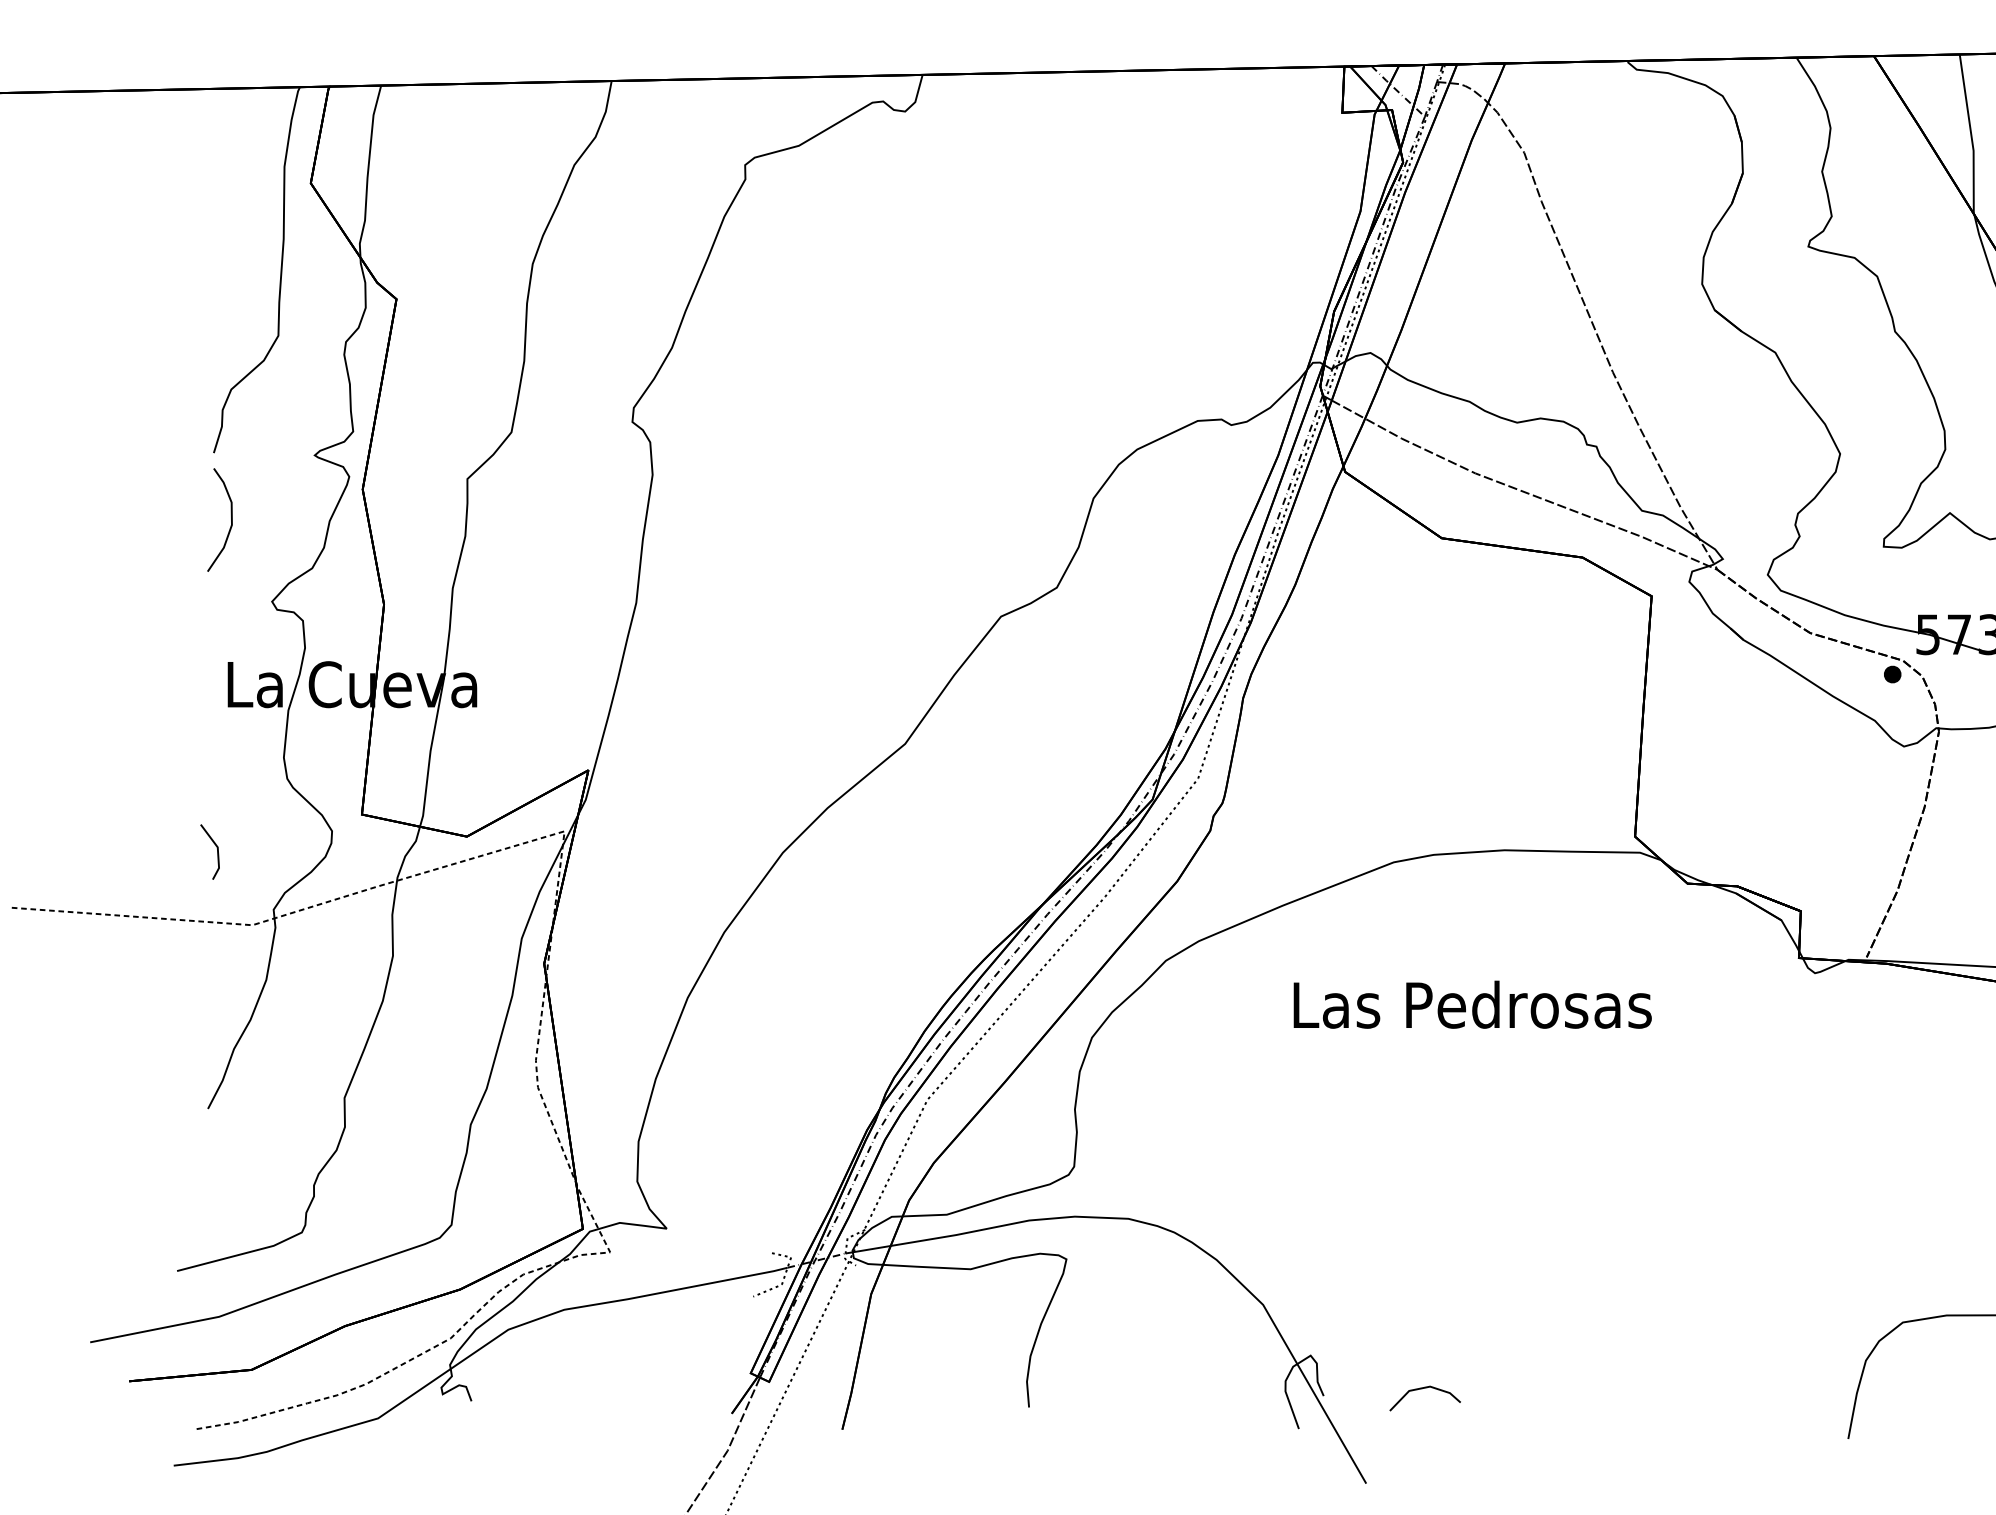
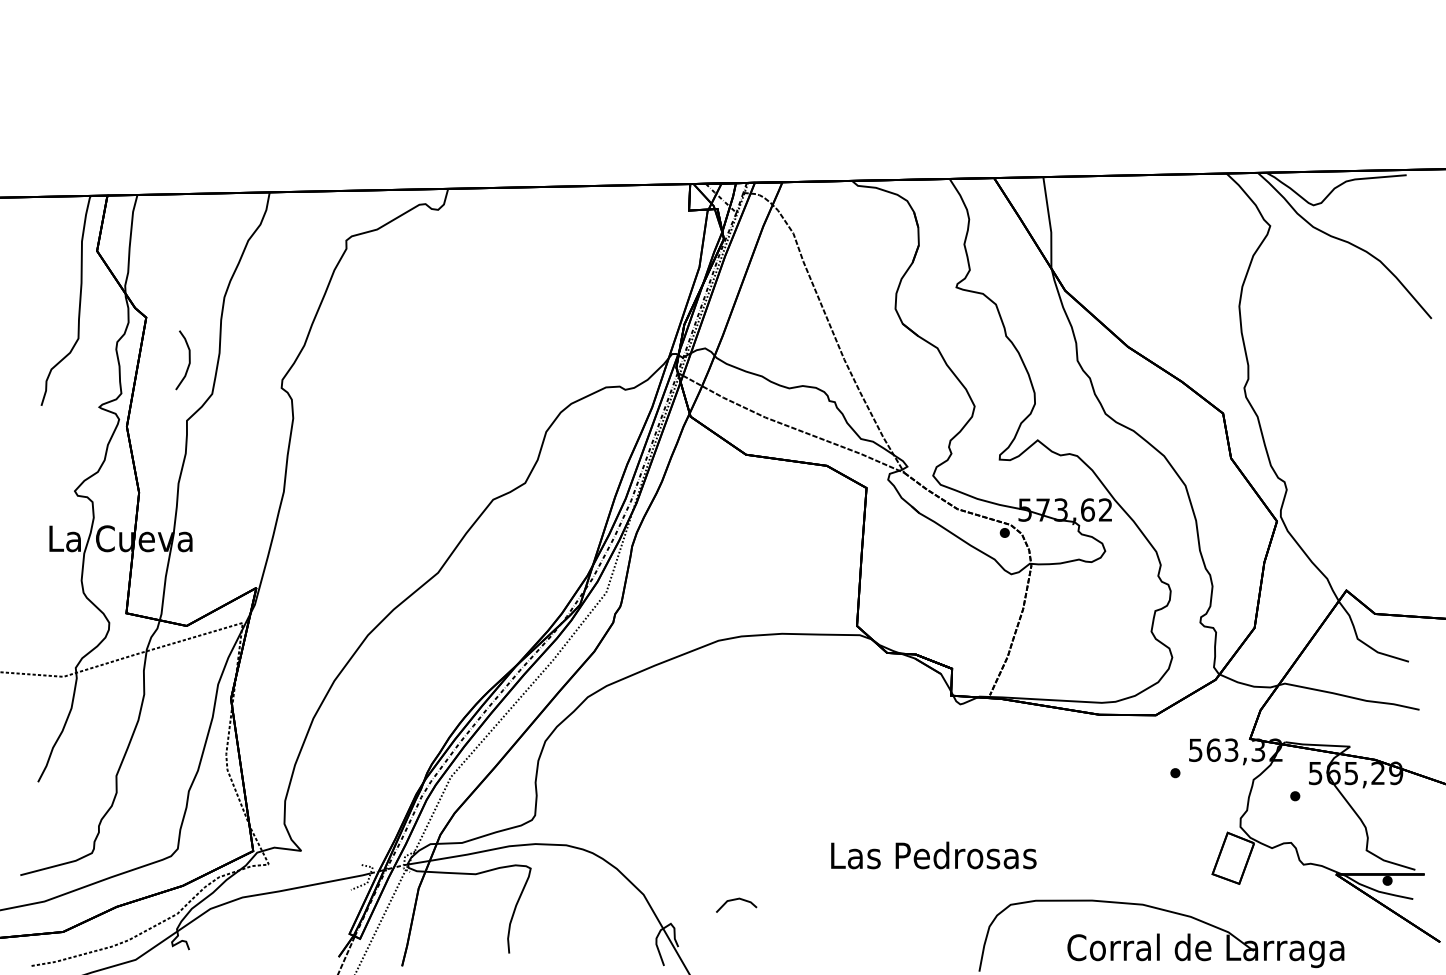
curve: (229, 520) -> (188, 360), moved
line: (215, 849) -> (42, 633), removed
text: (1472, 1004) -> (933, 855), moved
line: (1425, 1389) -> (736, 900), moved

